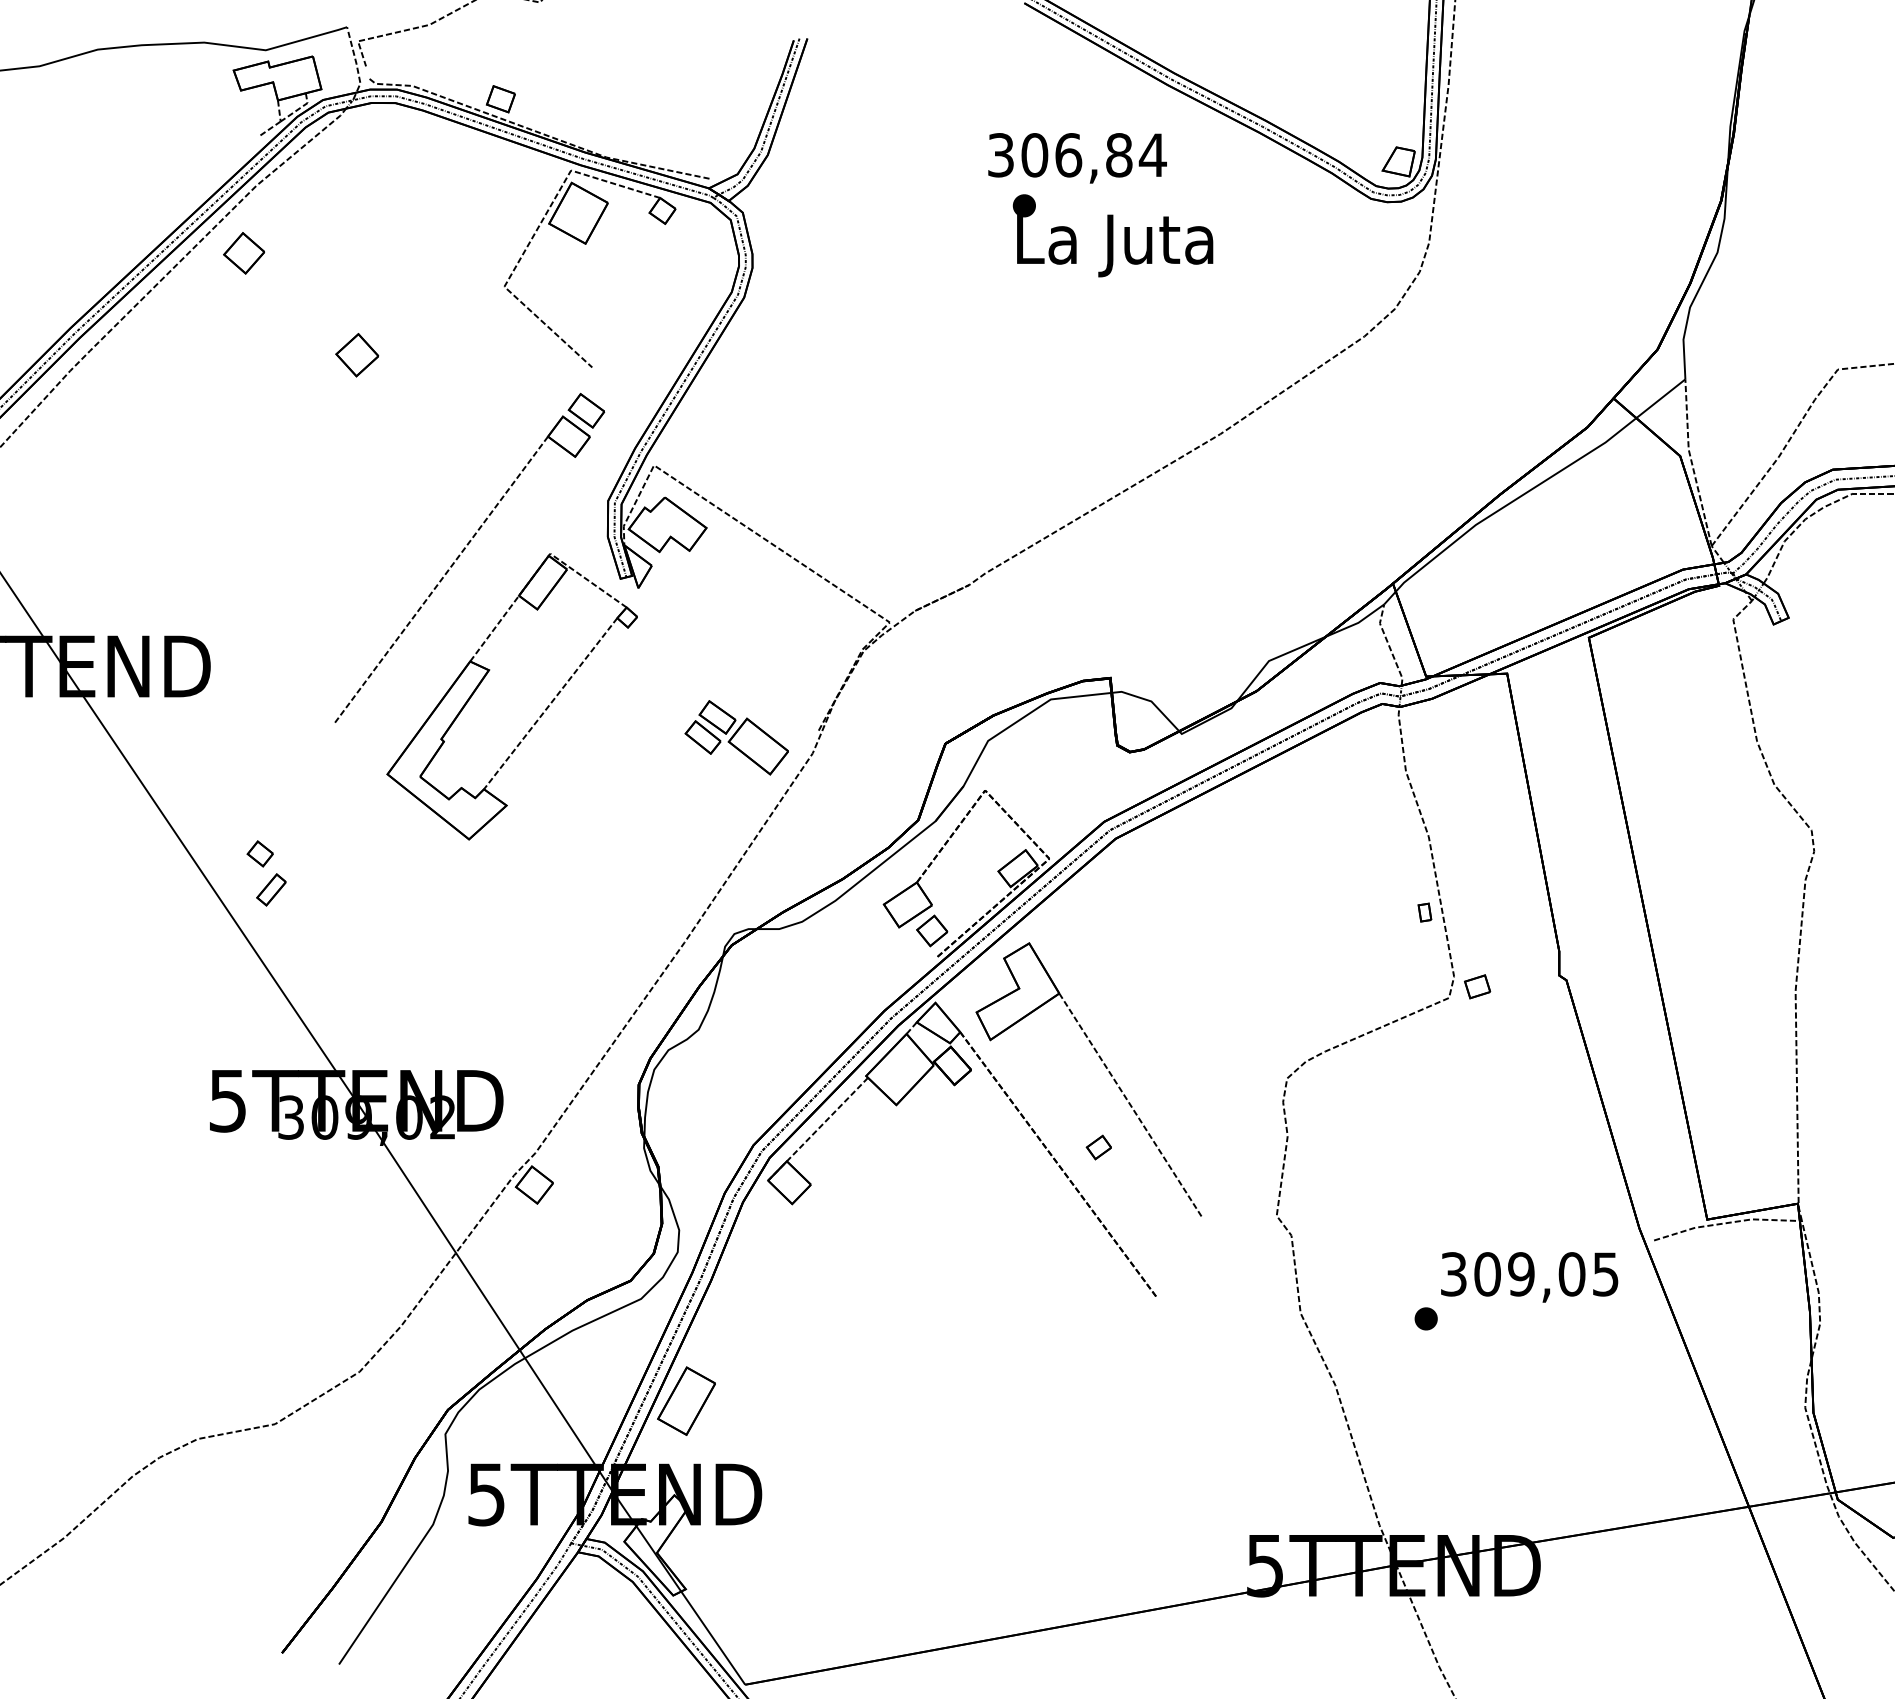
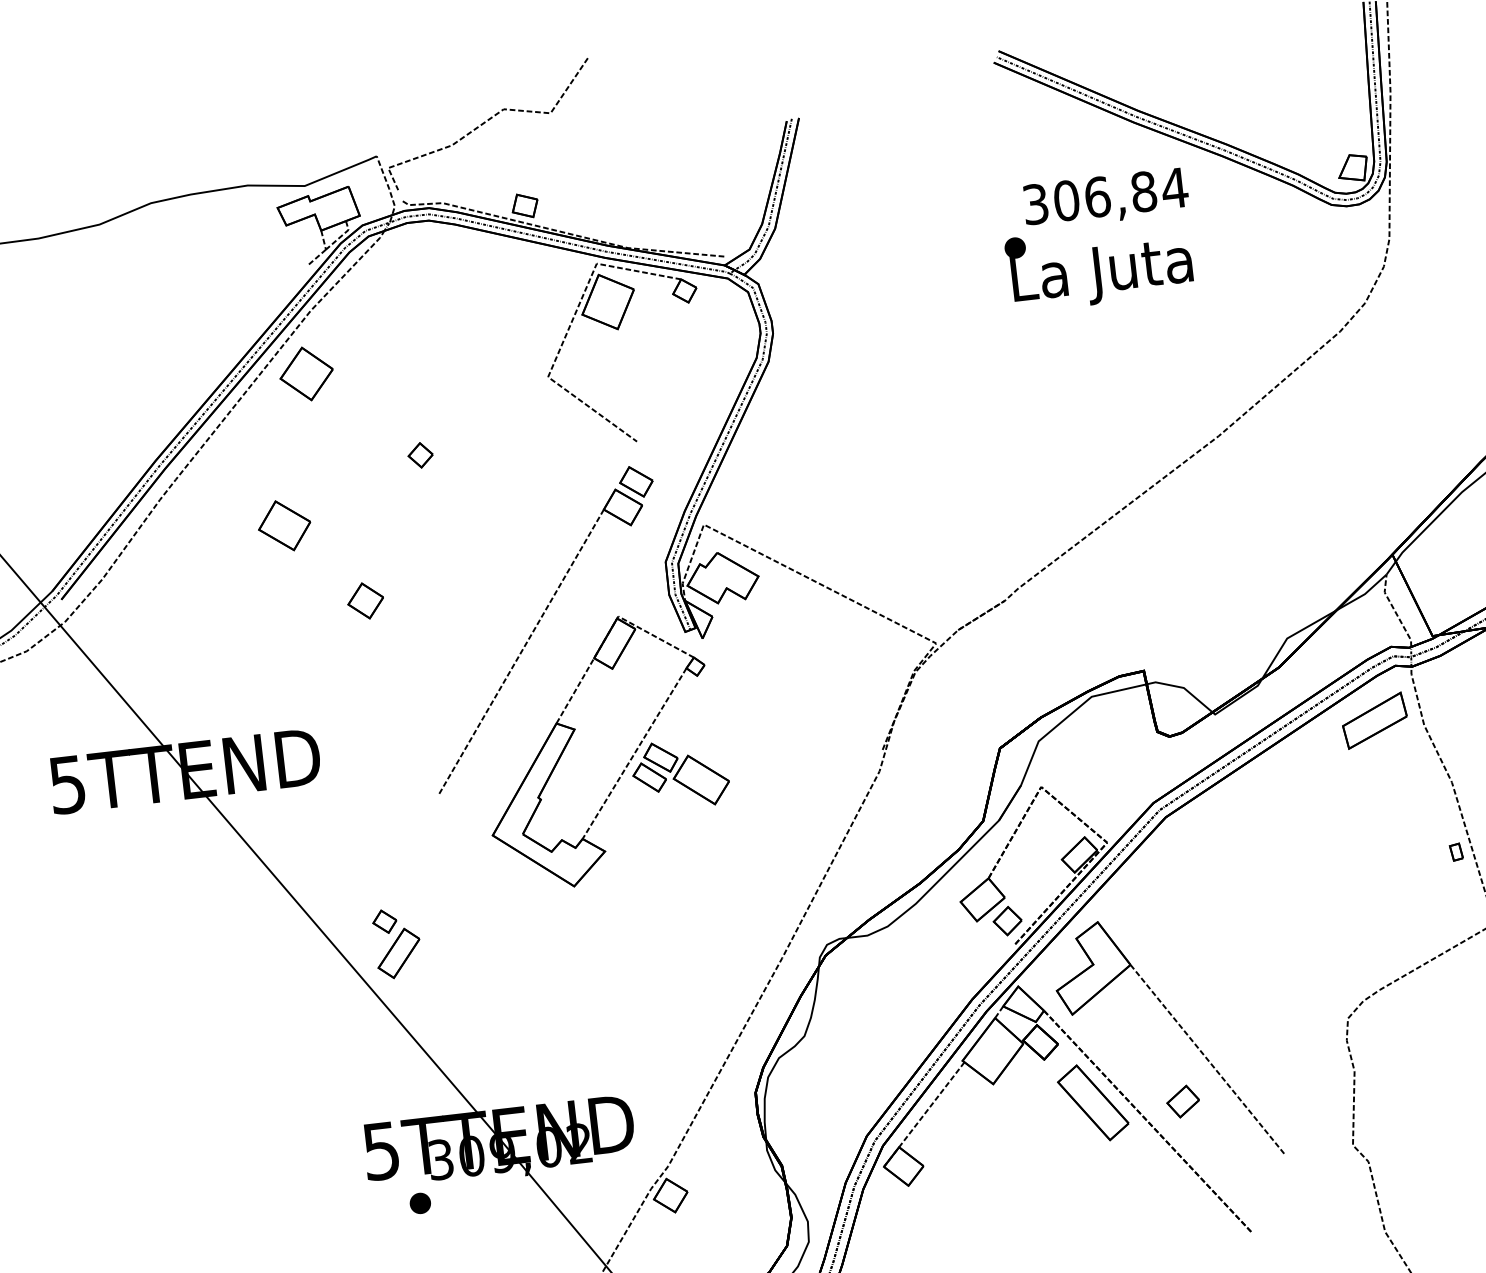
text: (1077, 158) -> (1106, 199), moved
part: (243, 253) -> (305, 374), size x1.43
part: (356, 355) -> (420, 455), size x0.62
part: (201, 413) -> (284, 525), added
part: (279, 505) -> (365, 601), added
part: (736, 737) -> (680, 774), moved
part: (1353, 760) -> (1374, 720), added
part: (271, 889) -> (398, 953), size x1.67
part: (1001, 1137) -> (1092, 1102), added
part: (1098, 1147) -> (1182, 1101), size x1.43
part: (263, 1161) -> (420, 1202), added

